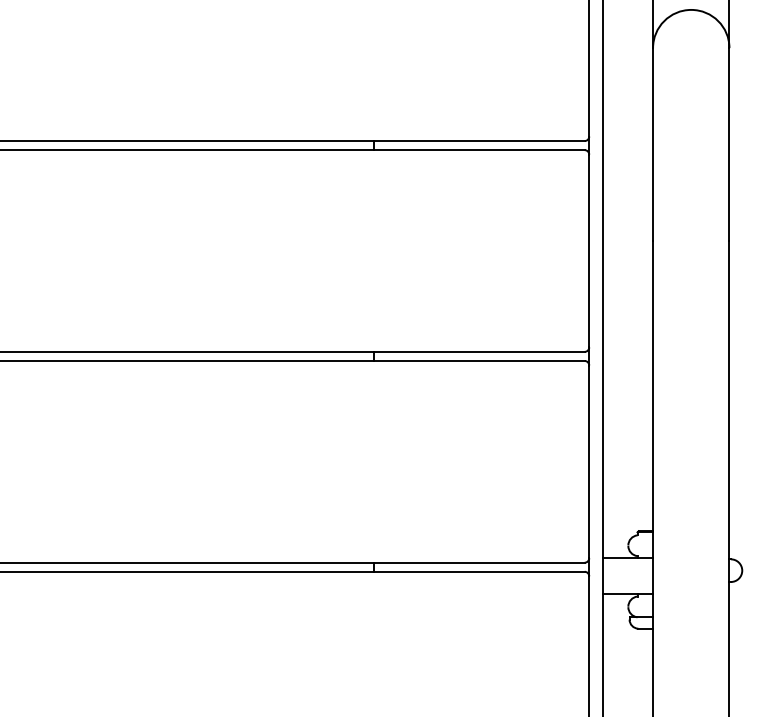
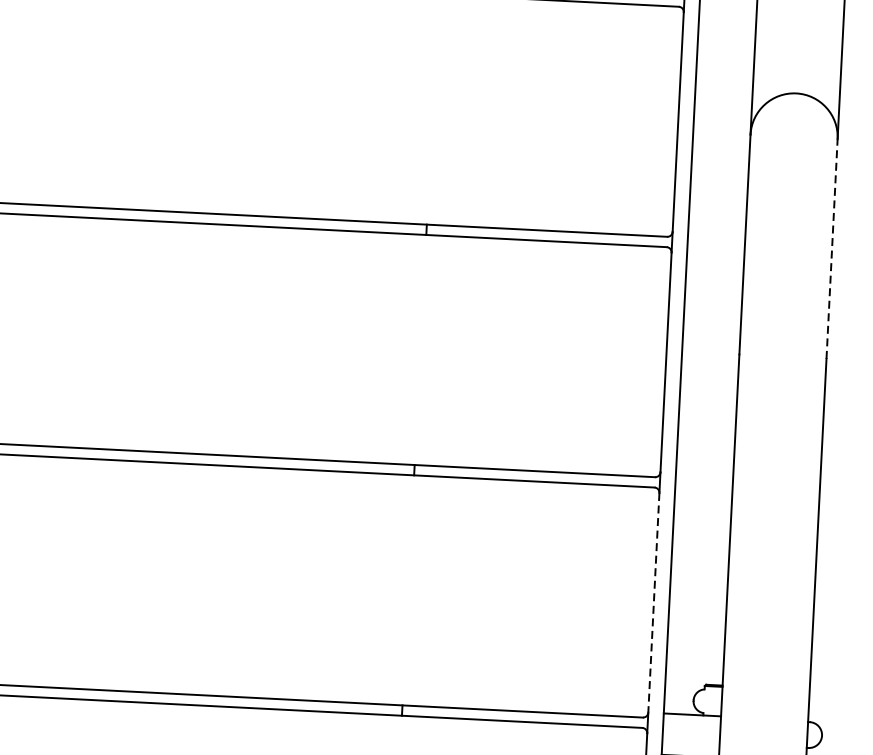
line: (729, 143) -> (832, 247), solid -> dashed
line: (589, 462) -> (654, 603), solid -> dashed

